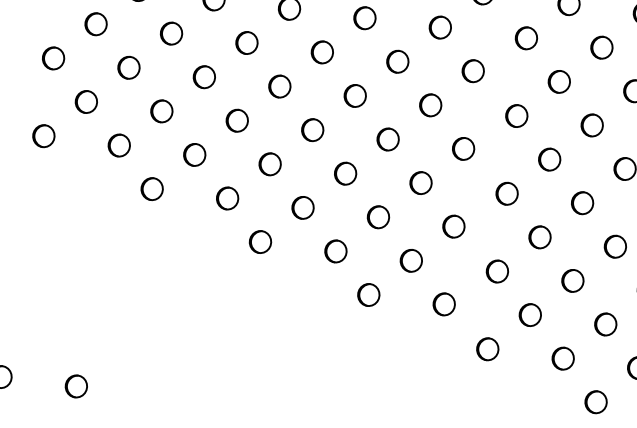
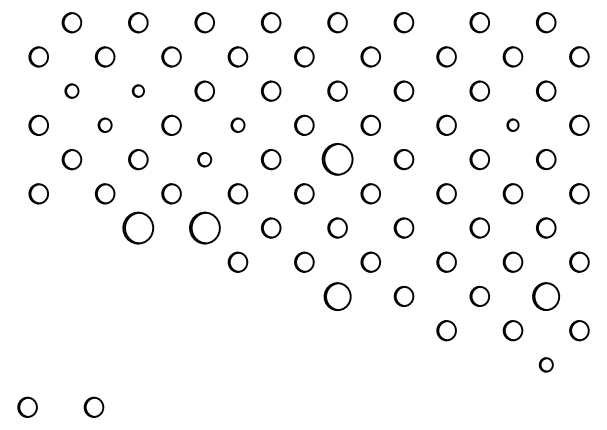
part: (95, 23) -> (71, 90), size x0.7
part: (171, 32) -> (138, 90), size x0.6
part: (128, 66) -> (104, 124), size x0.7
part: (279, 85) -> (237, 124), size x0.7
part: (237, 120) -> (204, 159), size x0.7
part: (591, 124) -> (512, 124), size x0.6
part: (388, 139) -> (337, 159), size x1.6
part: (152, 188) -> (138, 227), size x1.6
part: (227, 197) -> (204, 227), size x1.6
part: (368, 293) -> (337, 295), size x1.4
part: (606, 323) -> (546, 295), size x1.4
part: (596, 401) -> (546, 364), size x0.7

